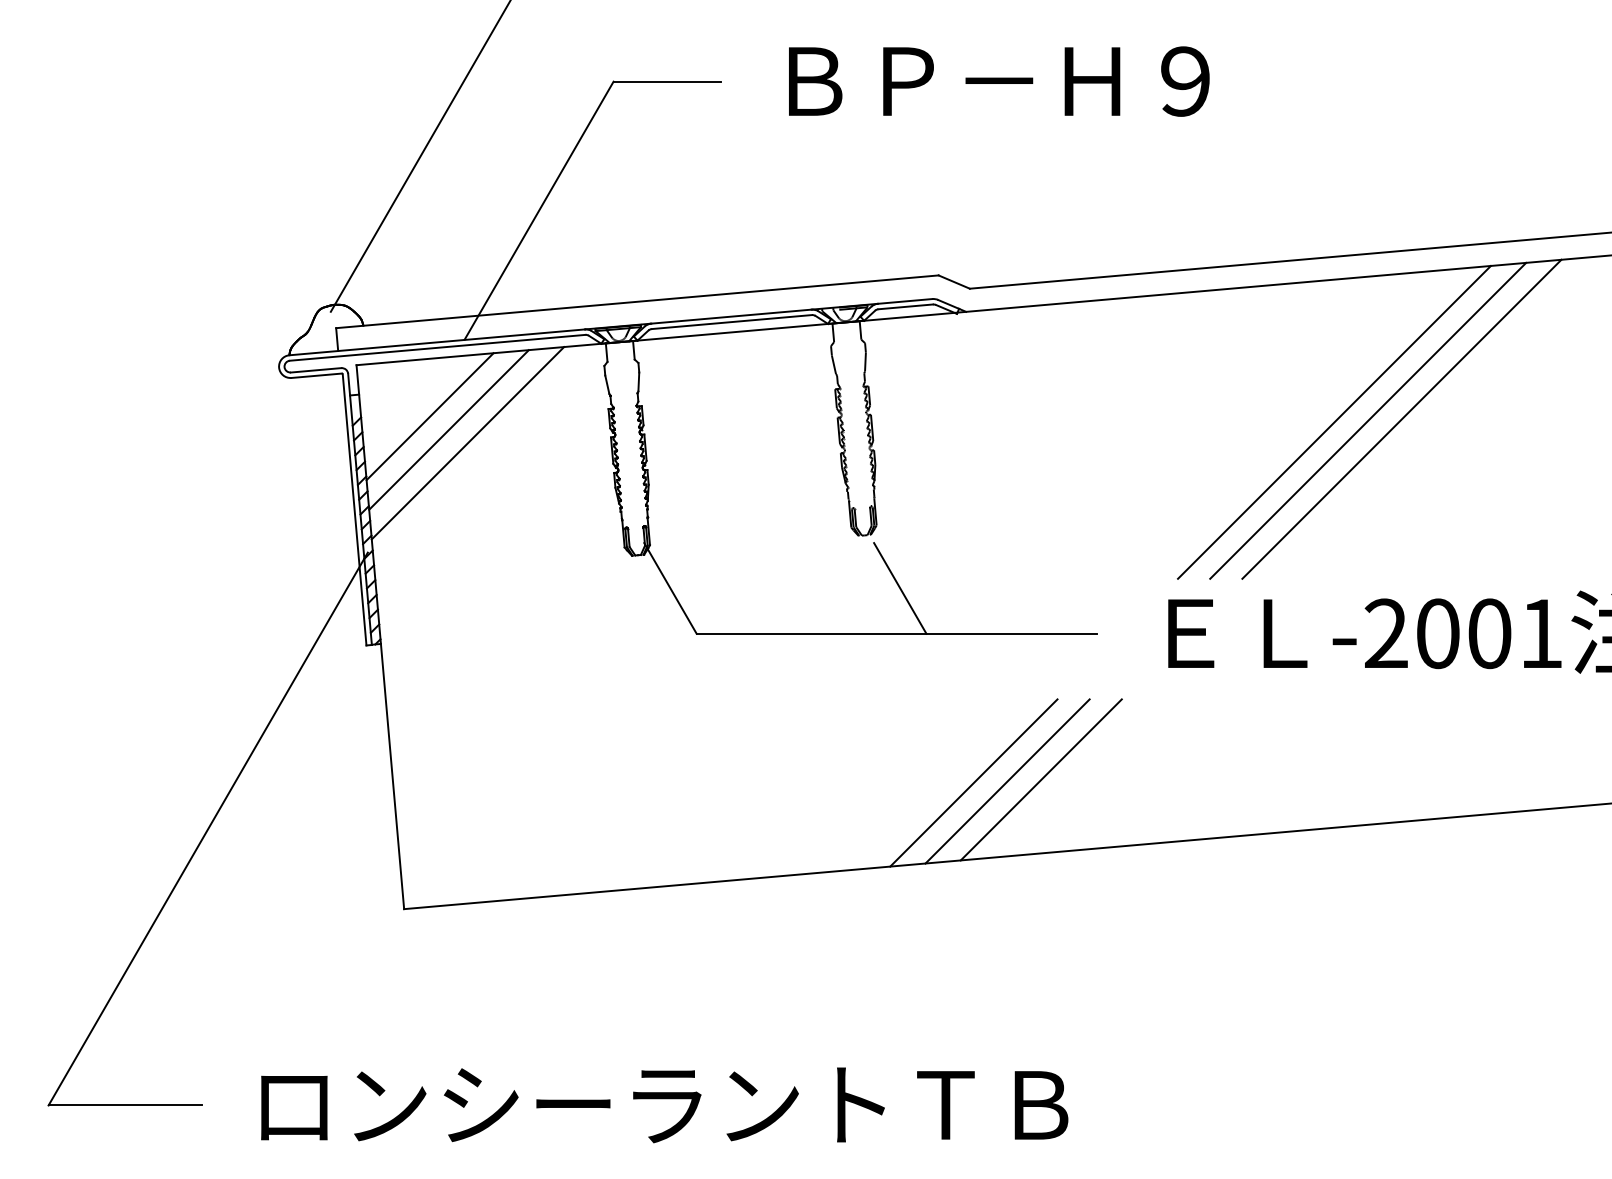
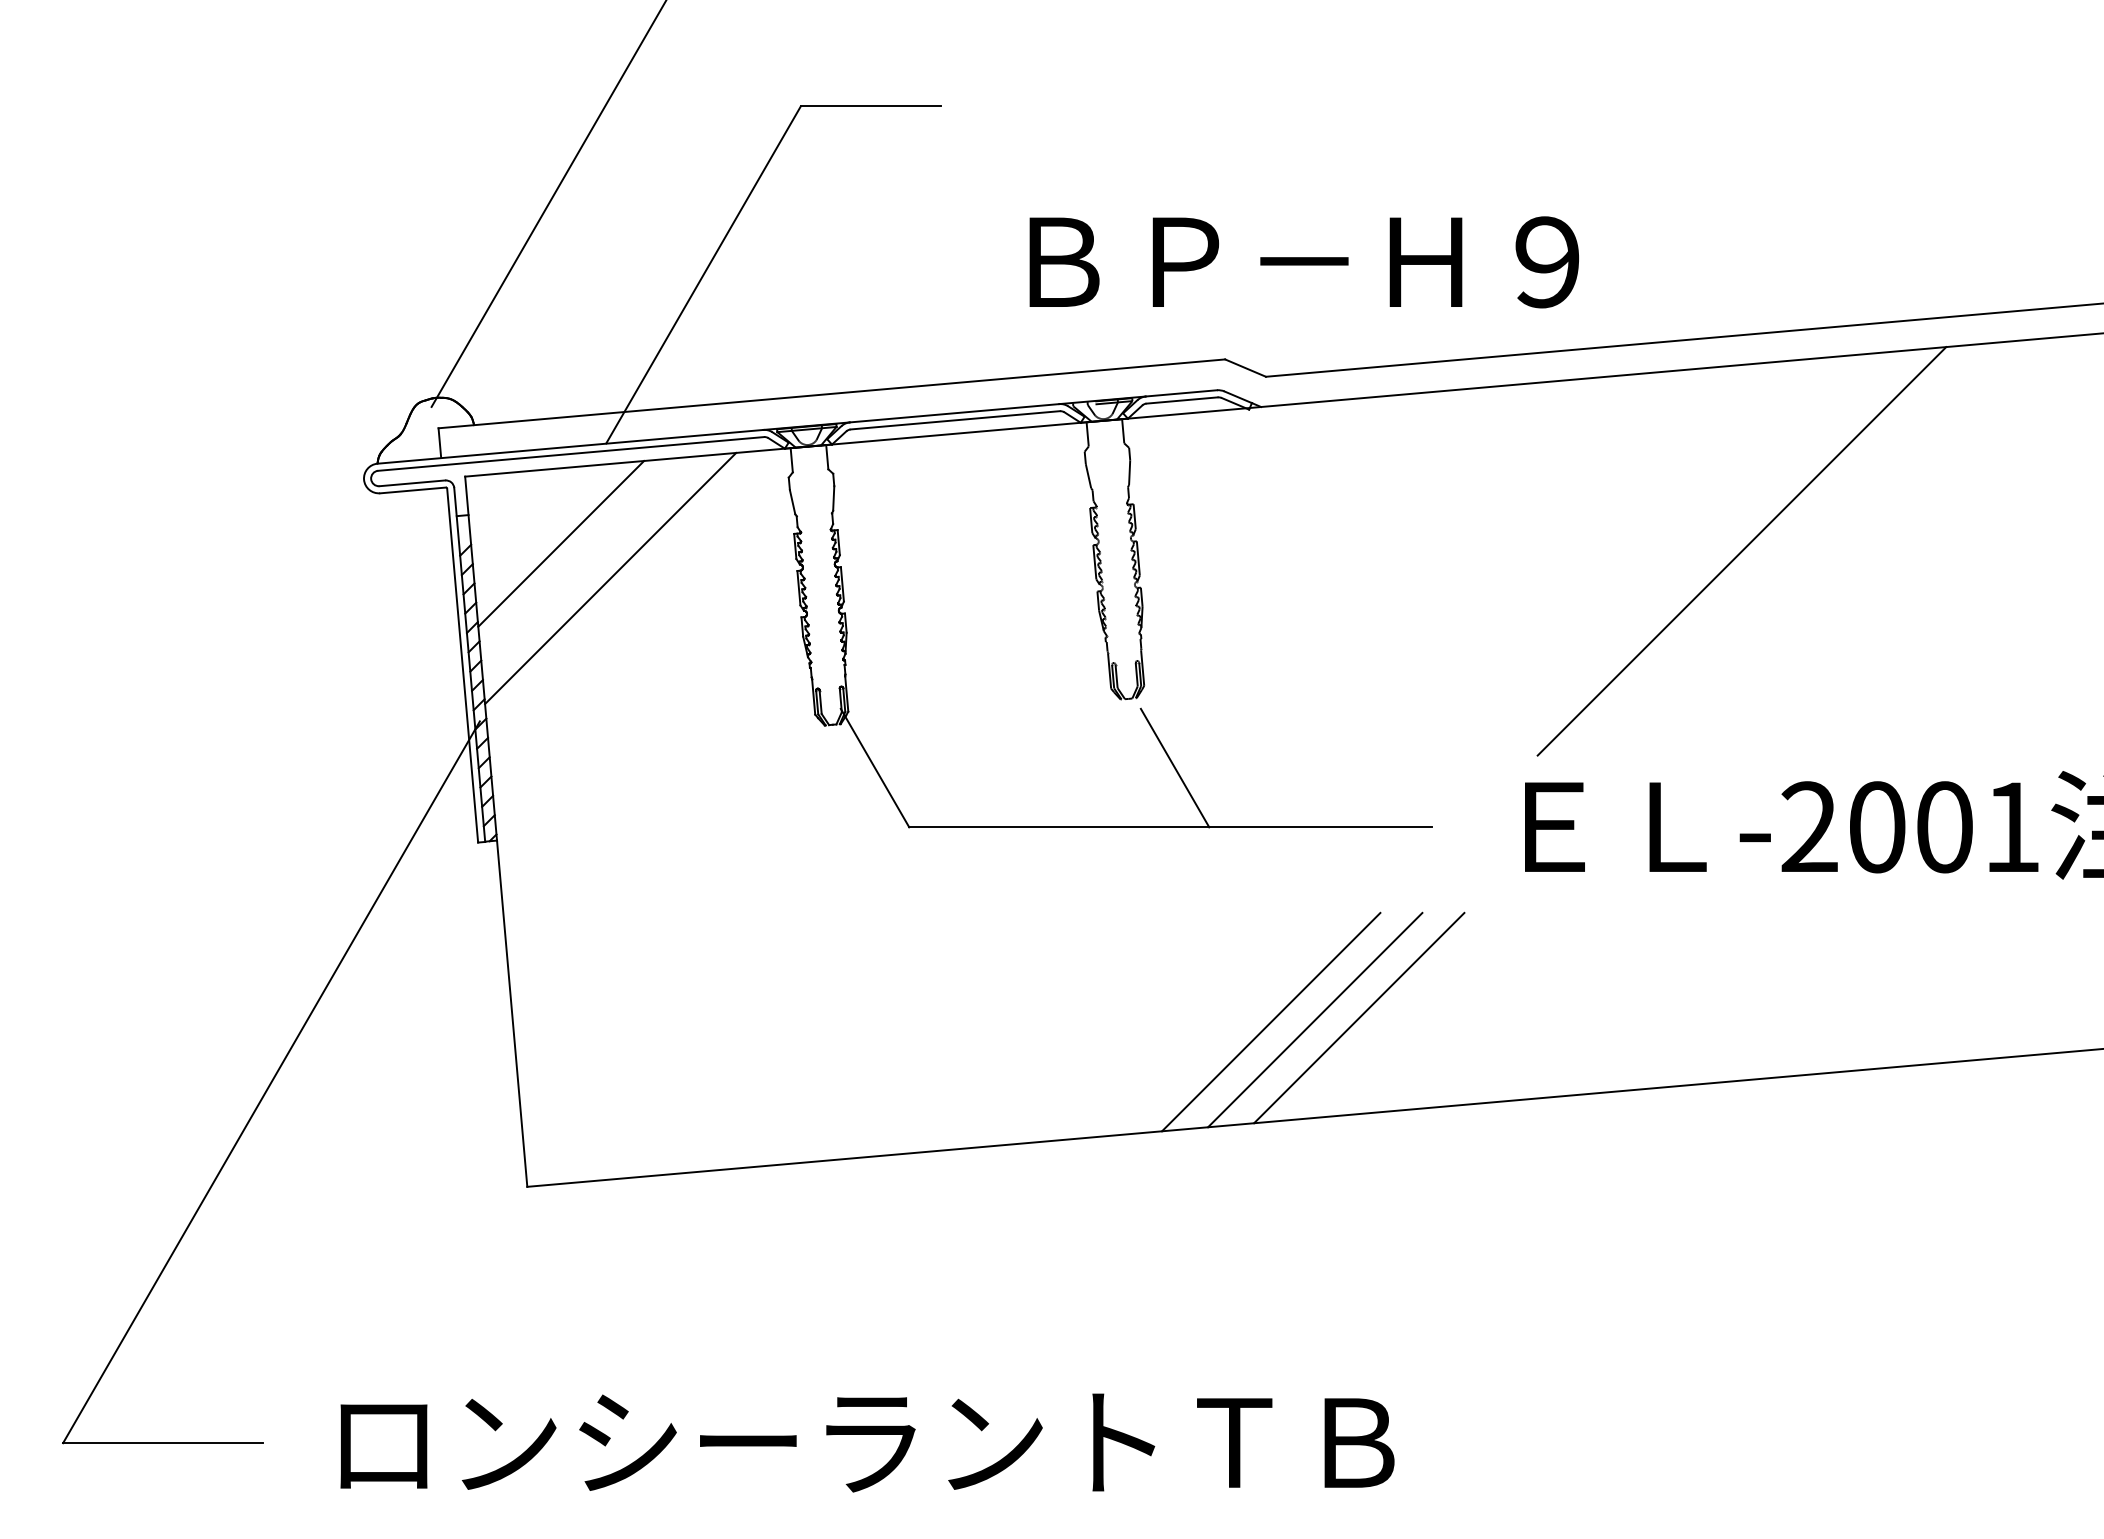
text: (998, 81) -> (1303, 262), moved
line: (1401, 419) -> (1829, 547), removed
line: (1367, 421) -> (1785, 549), removed
line: (448, 429) -> (585, 560), removed

